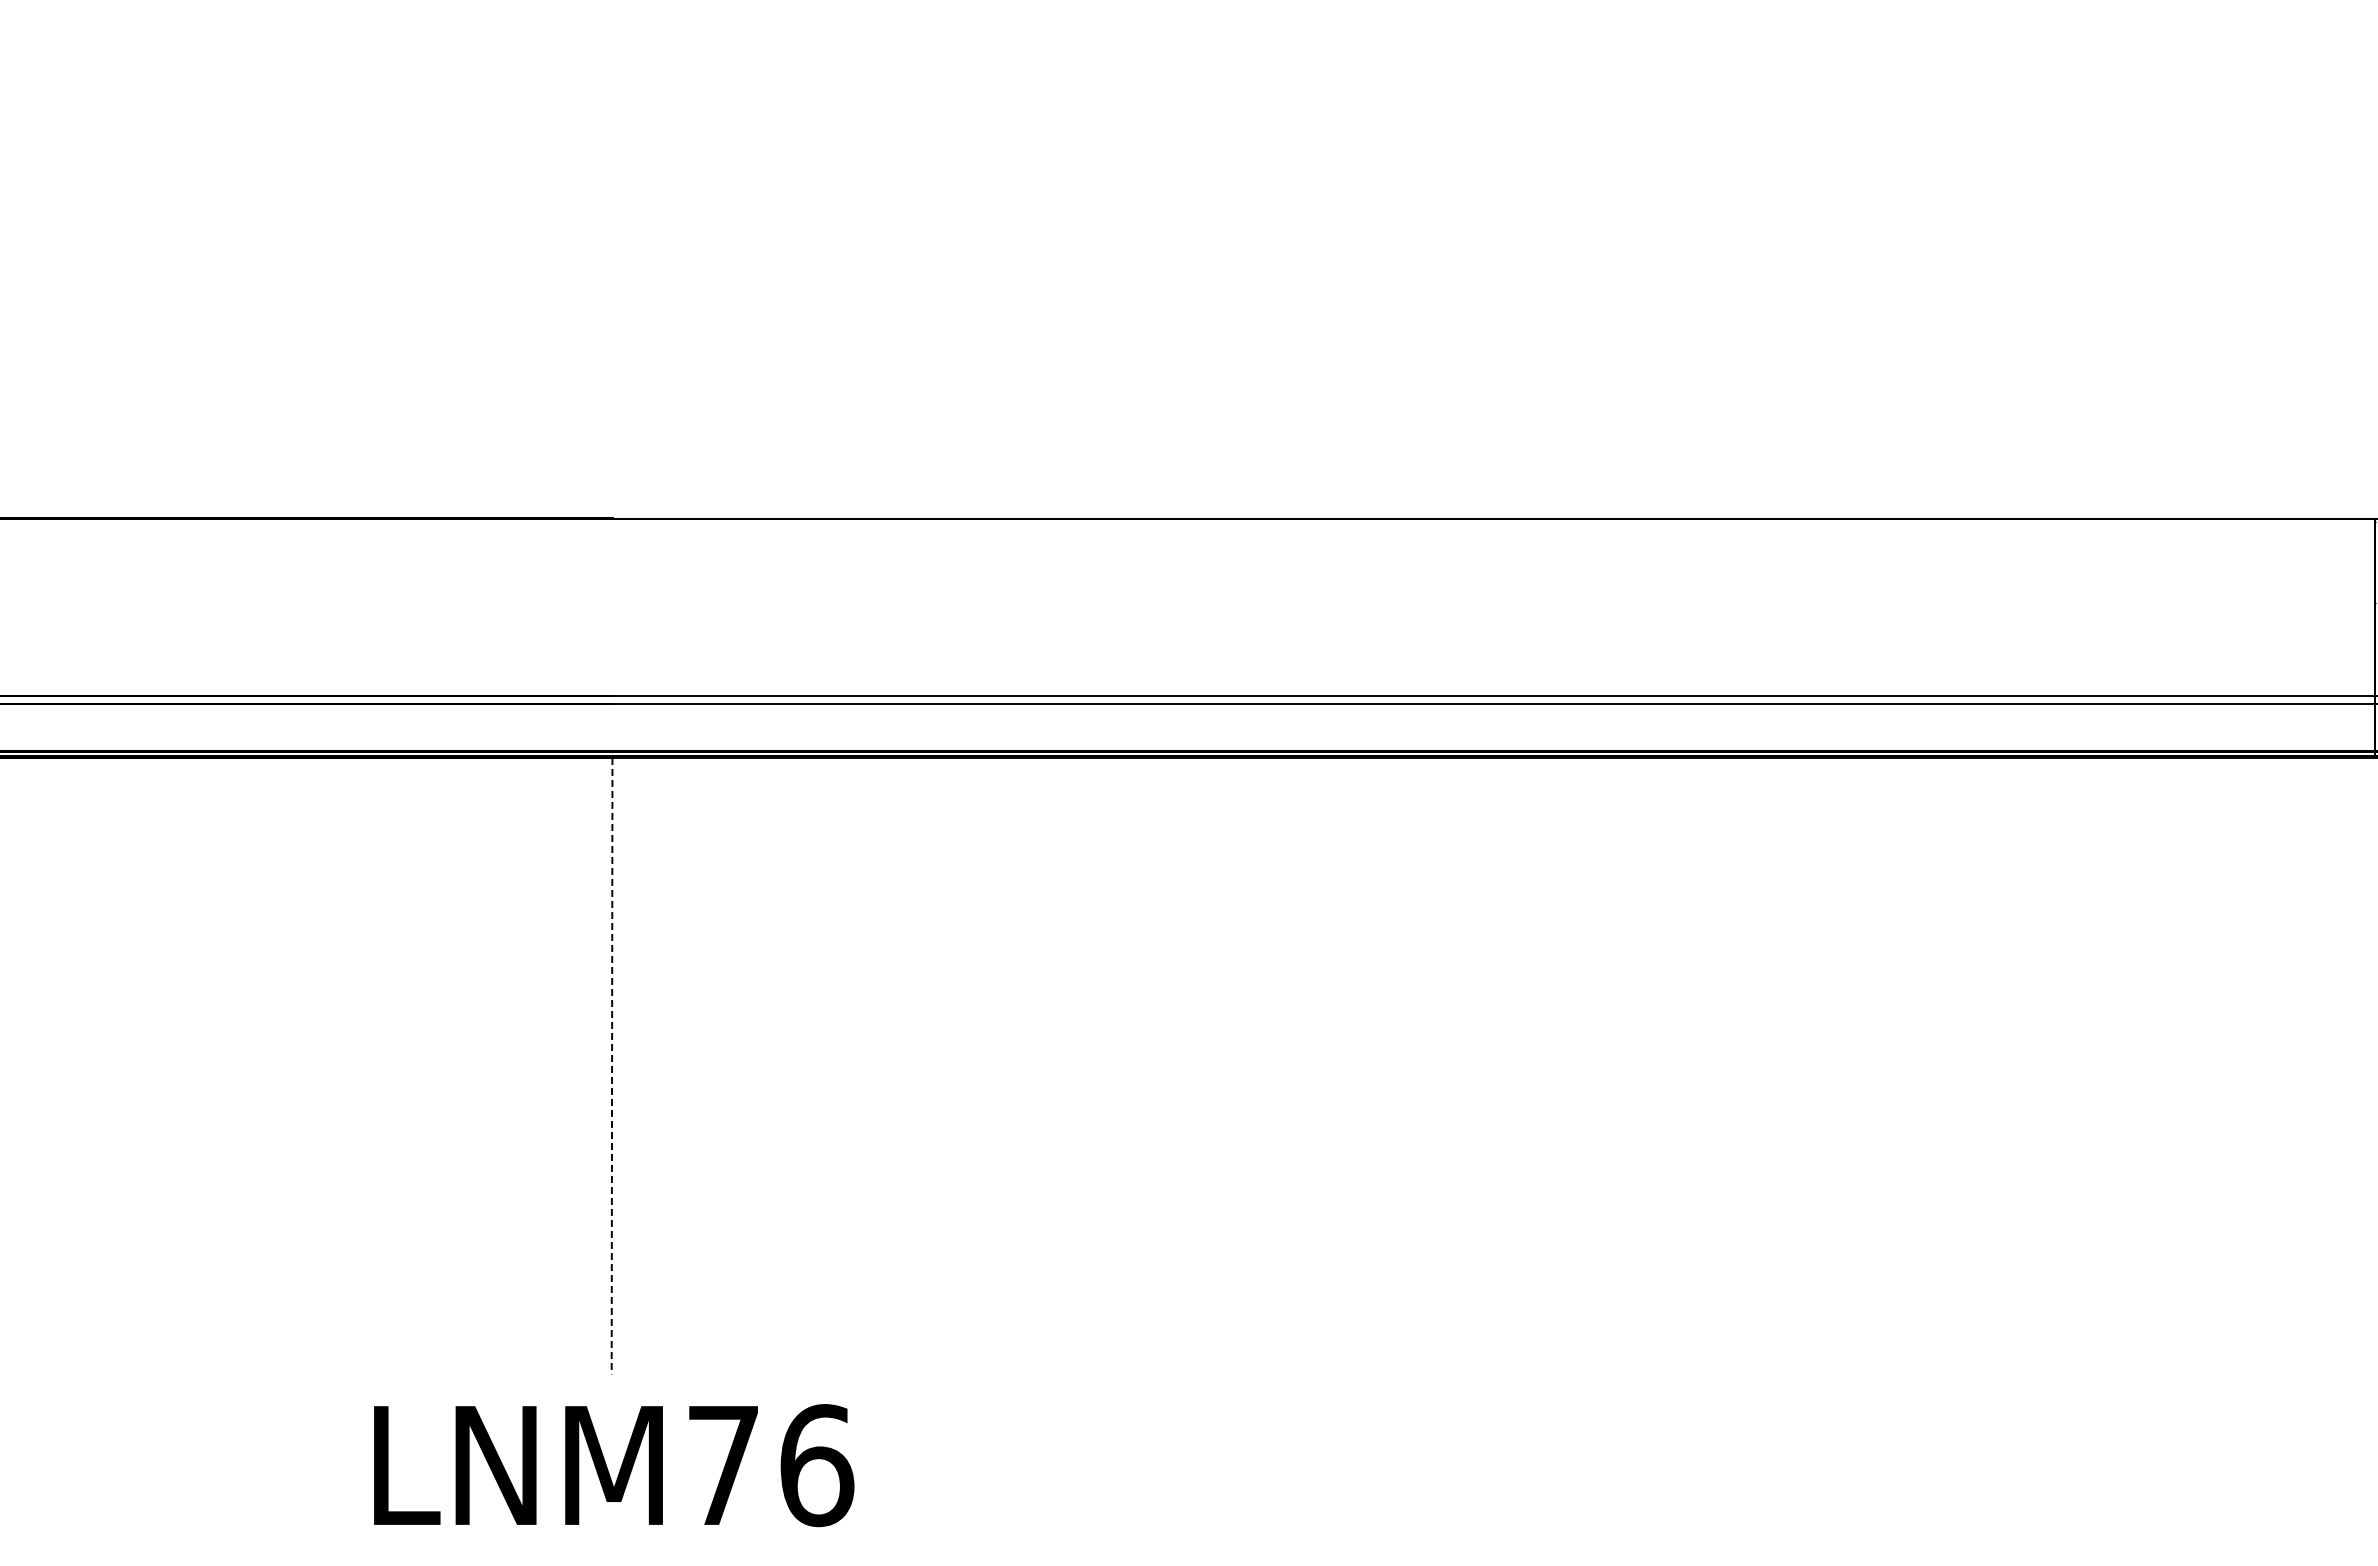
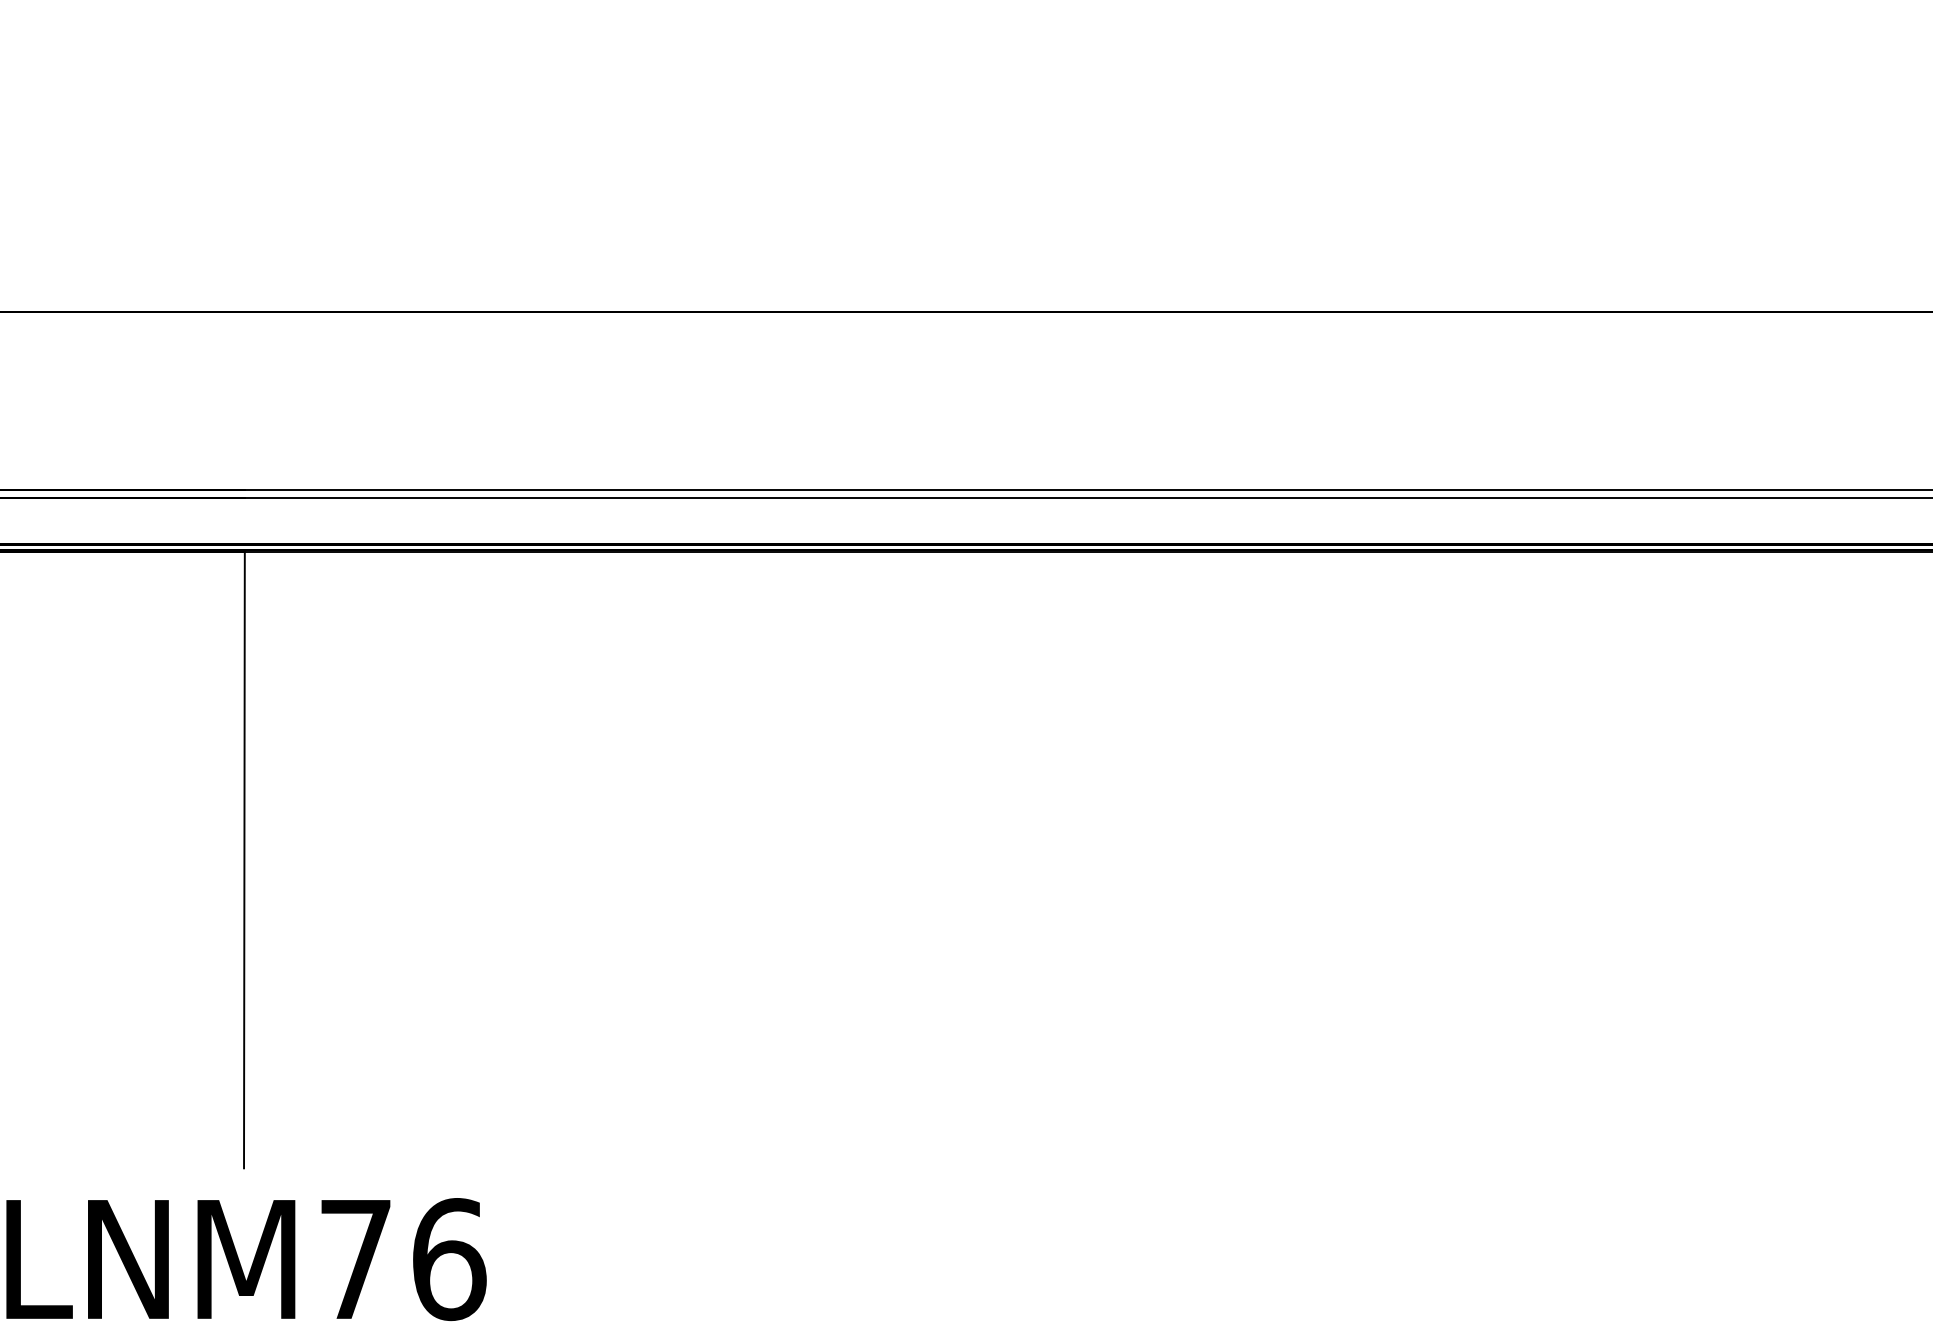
line: (612, 1066) -> (244, 860), dashed -> solid

